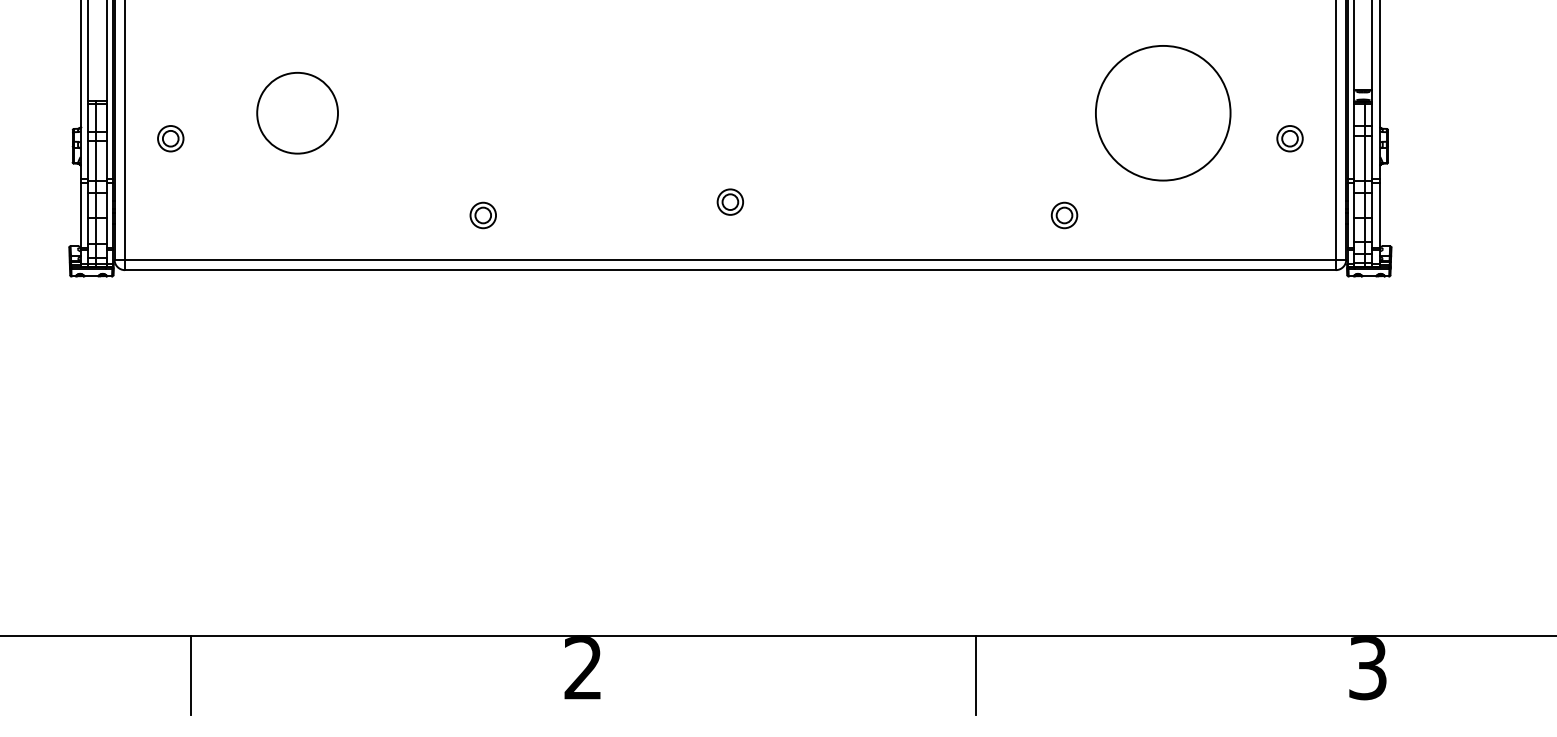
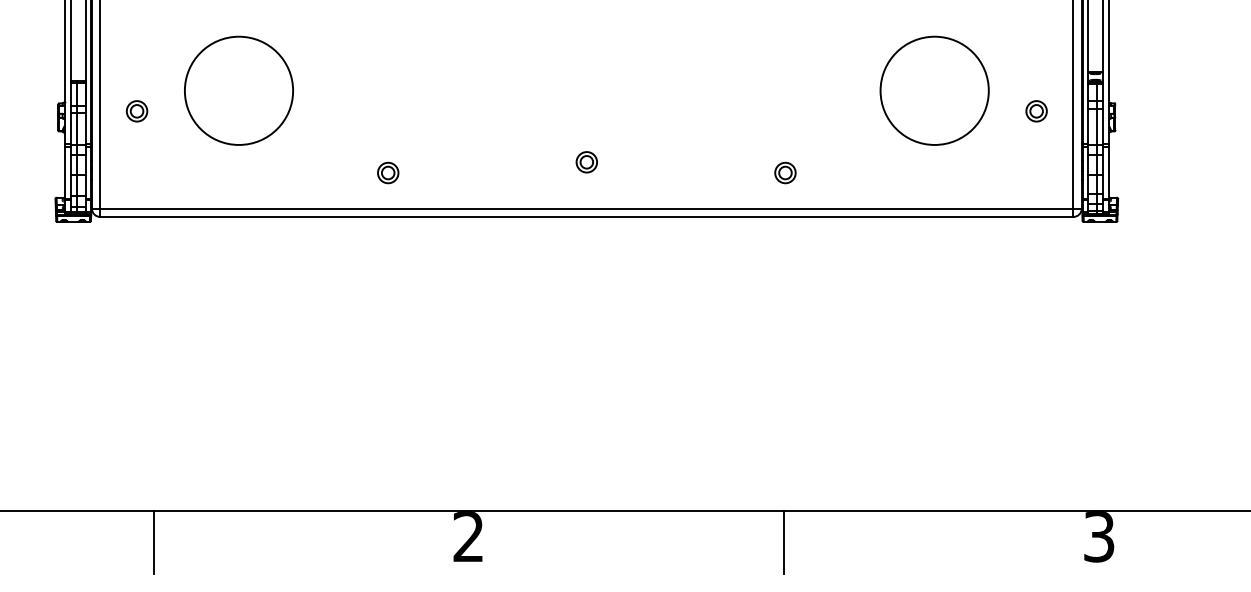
circle: (297, 112) -> (238, 90), size x1.67
part: (1064, 215) -> (785, 173), moved

